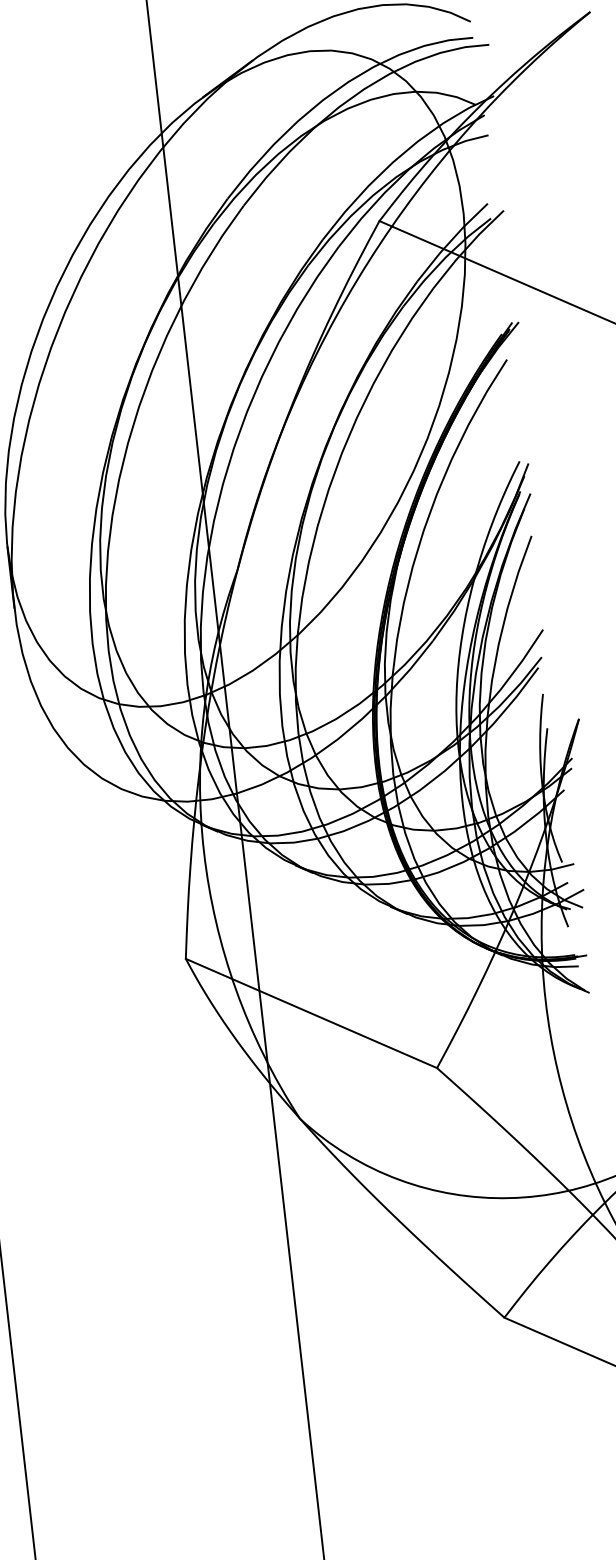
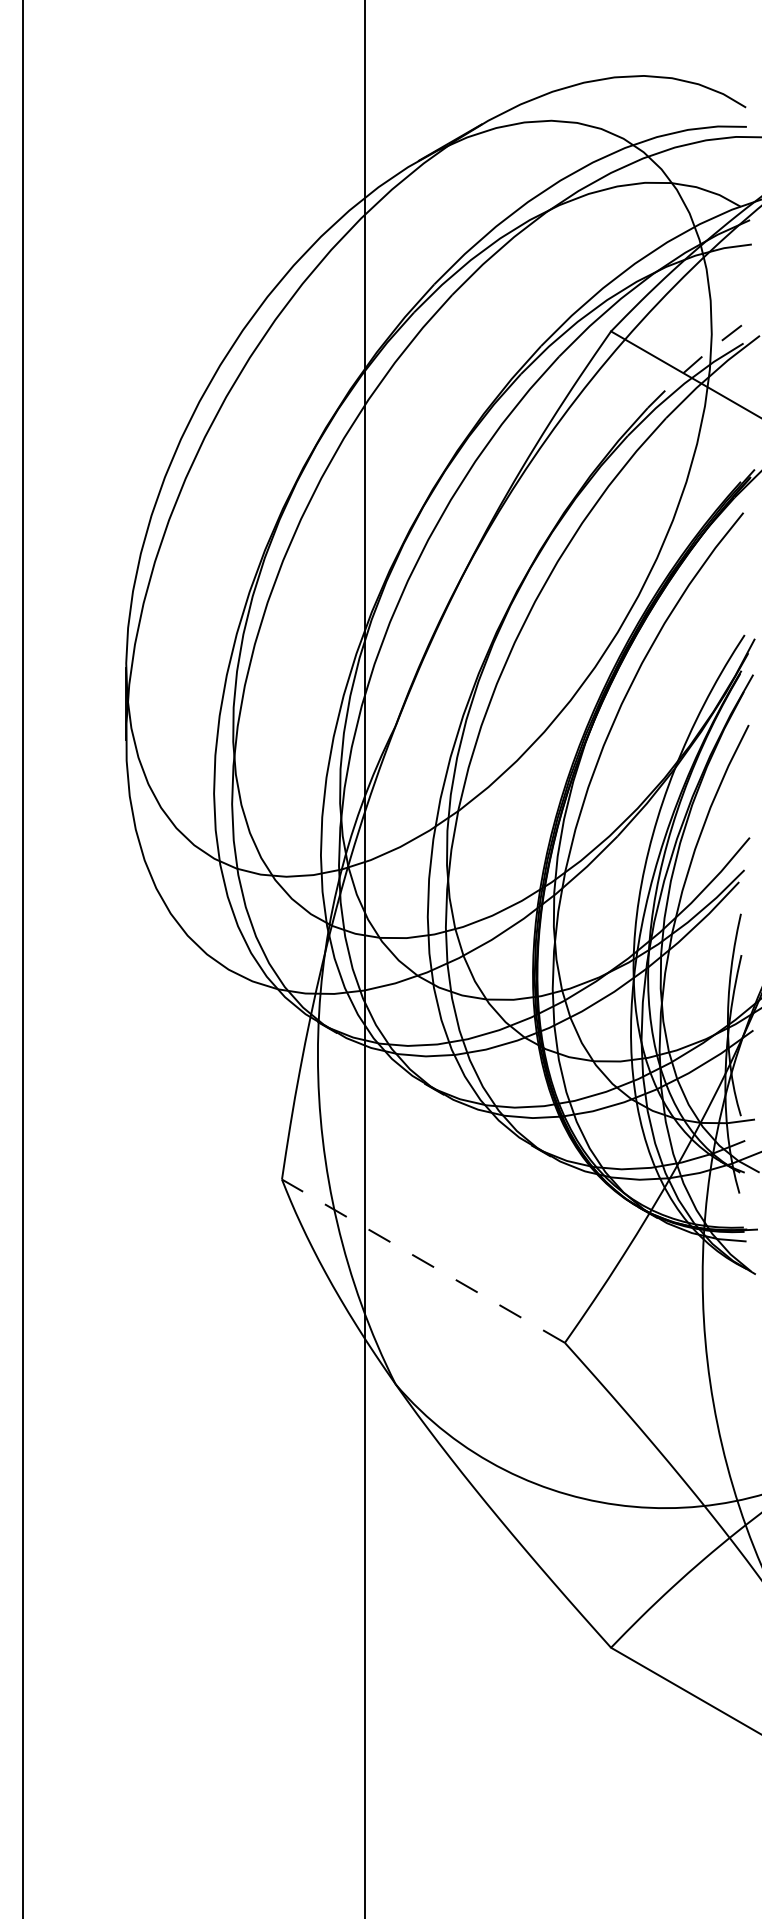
line: (450, 241) -> (692, 365), solid -> dashed
line: (311, 1012) -> (423, 1260), solid -> dashed

